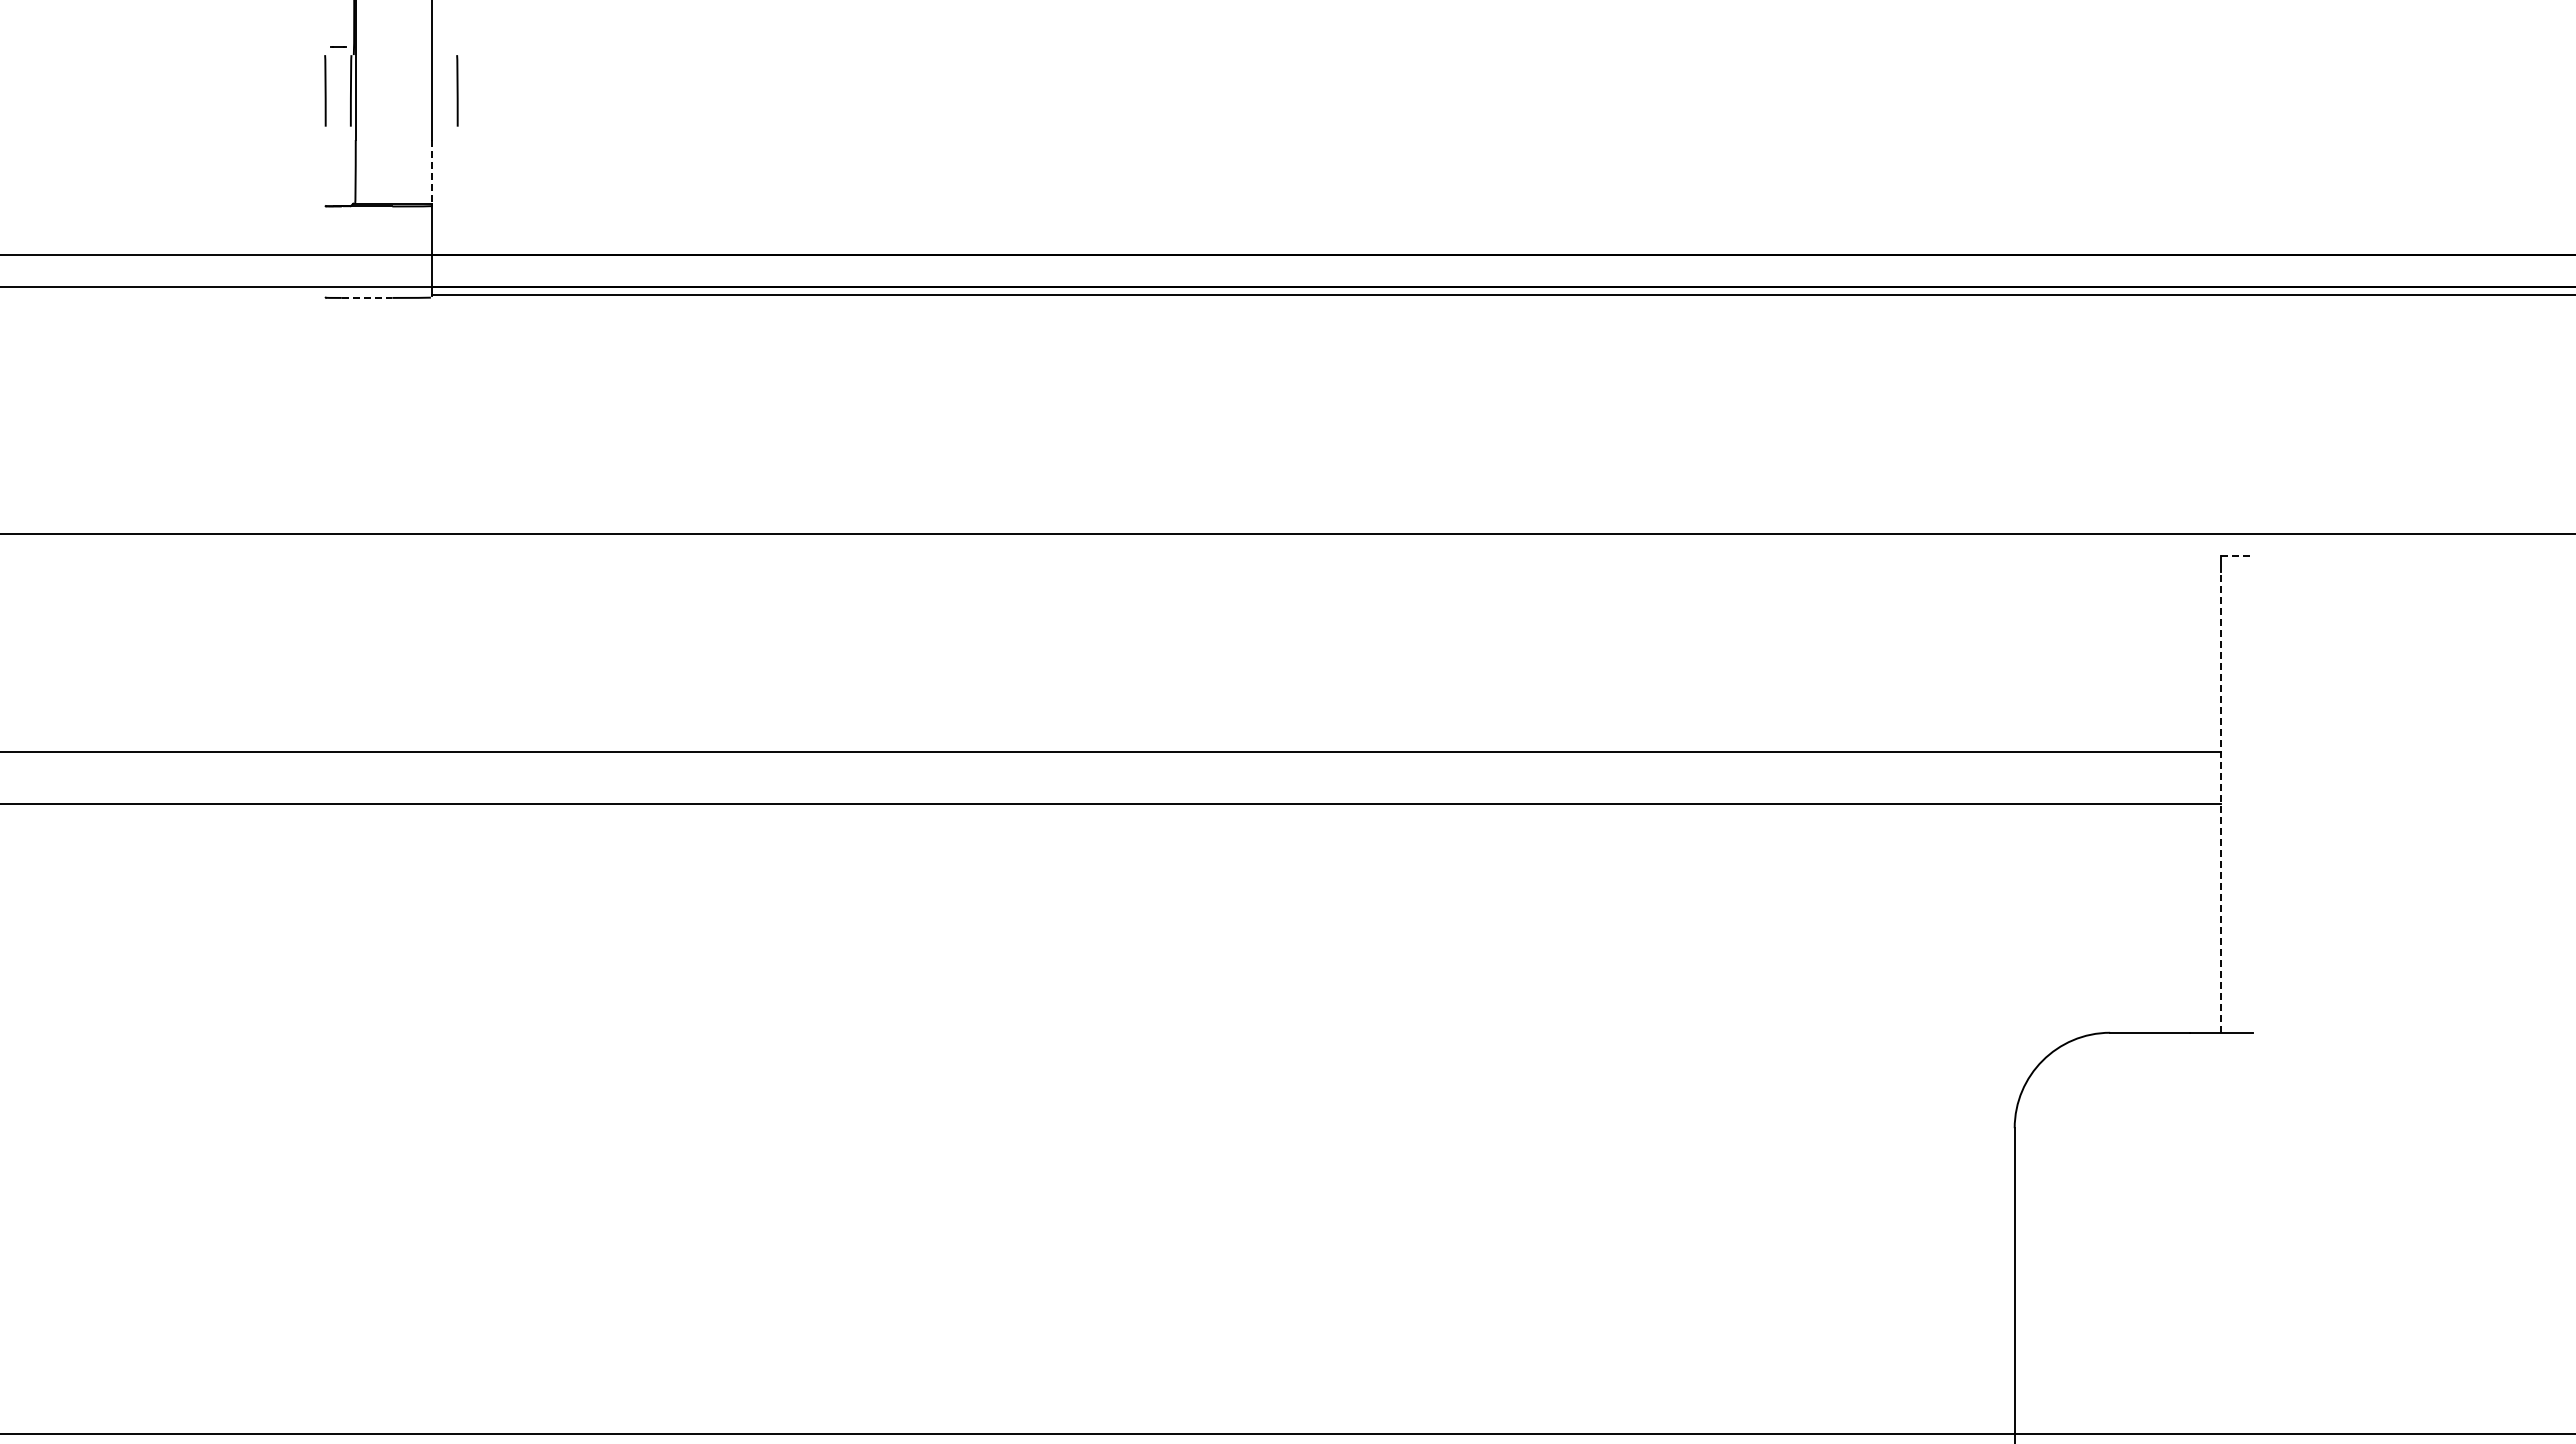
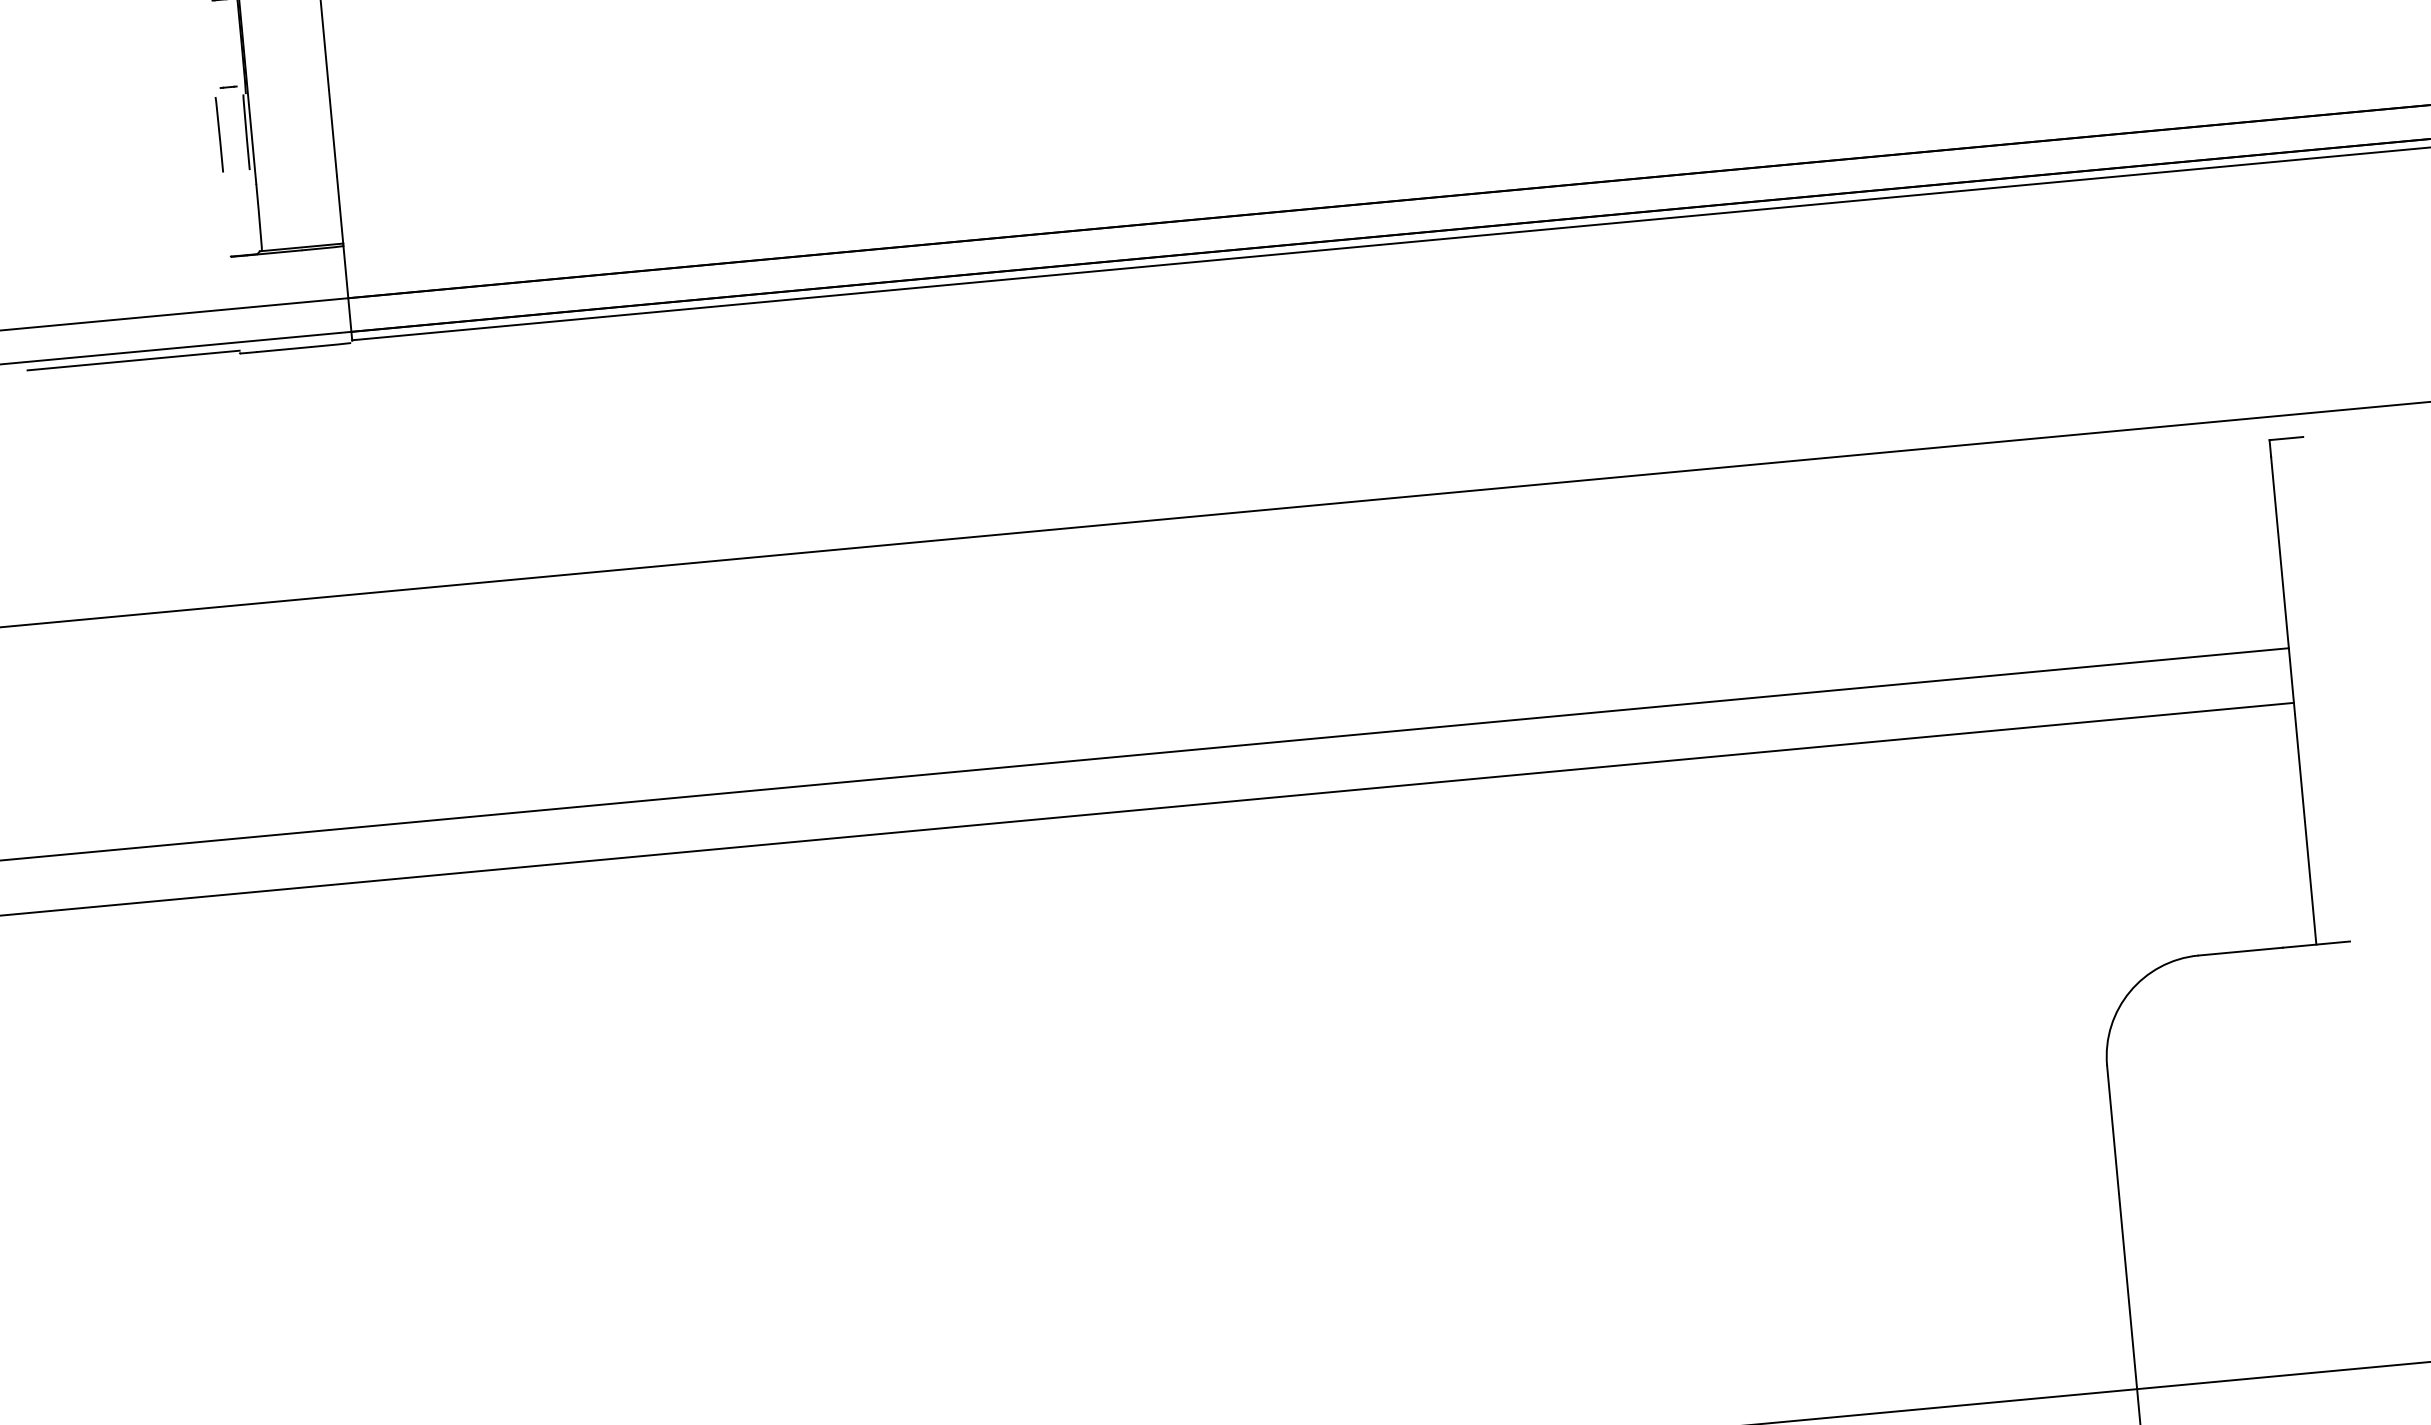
line: (457, 90) -> (358, 121), removed
line: (432, 171) -> (340, 209), dashed -> solid
line: (225, 295) -> (133, 360), added
line: (367, 297) -> (284, 349), dashed -> solid
line: (2237, 555) -> (2286, 438), dashed -> solid
line: (2221, 802) -> (2293, 701), dashed -> solid

